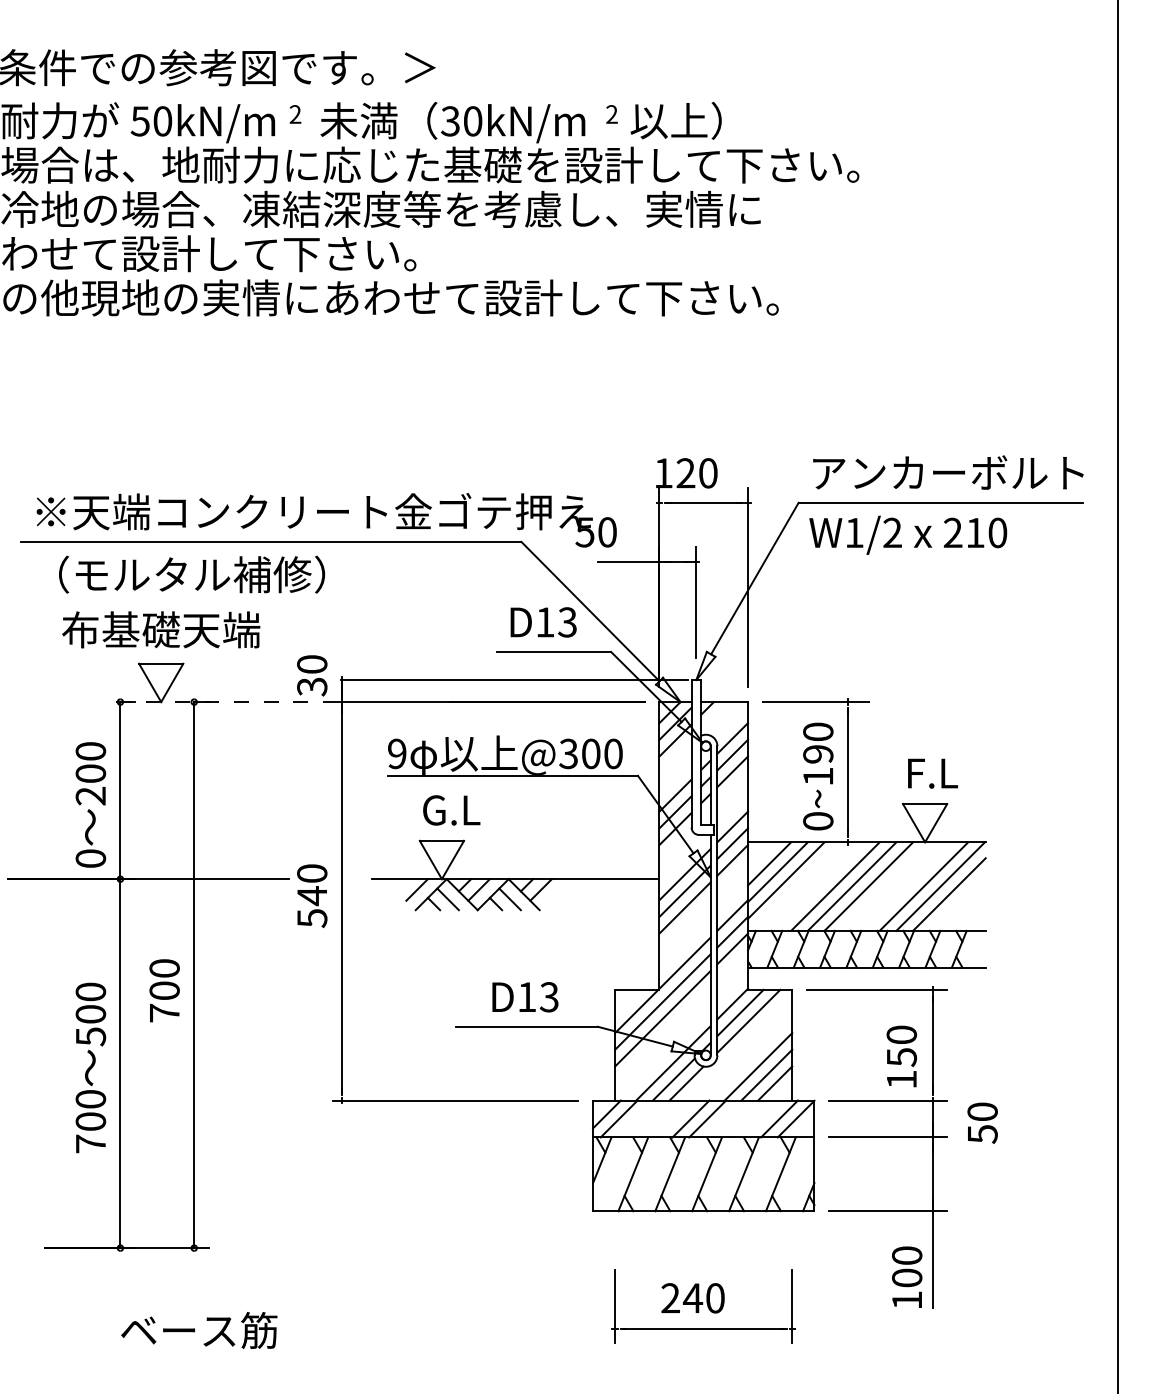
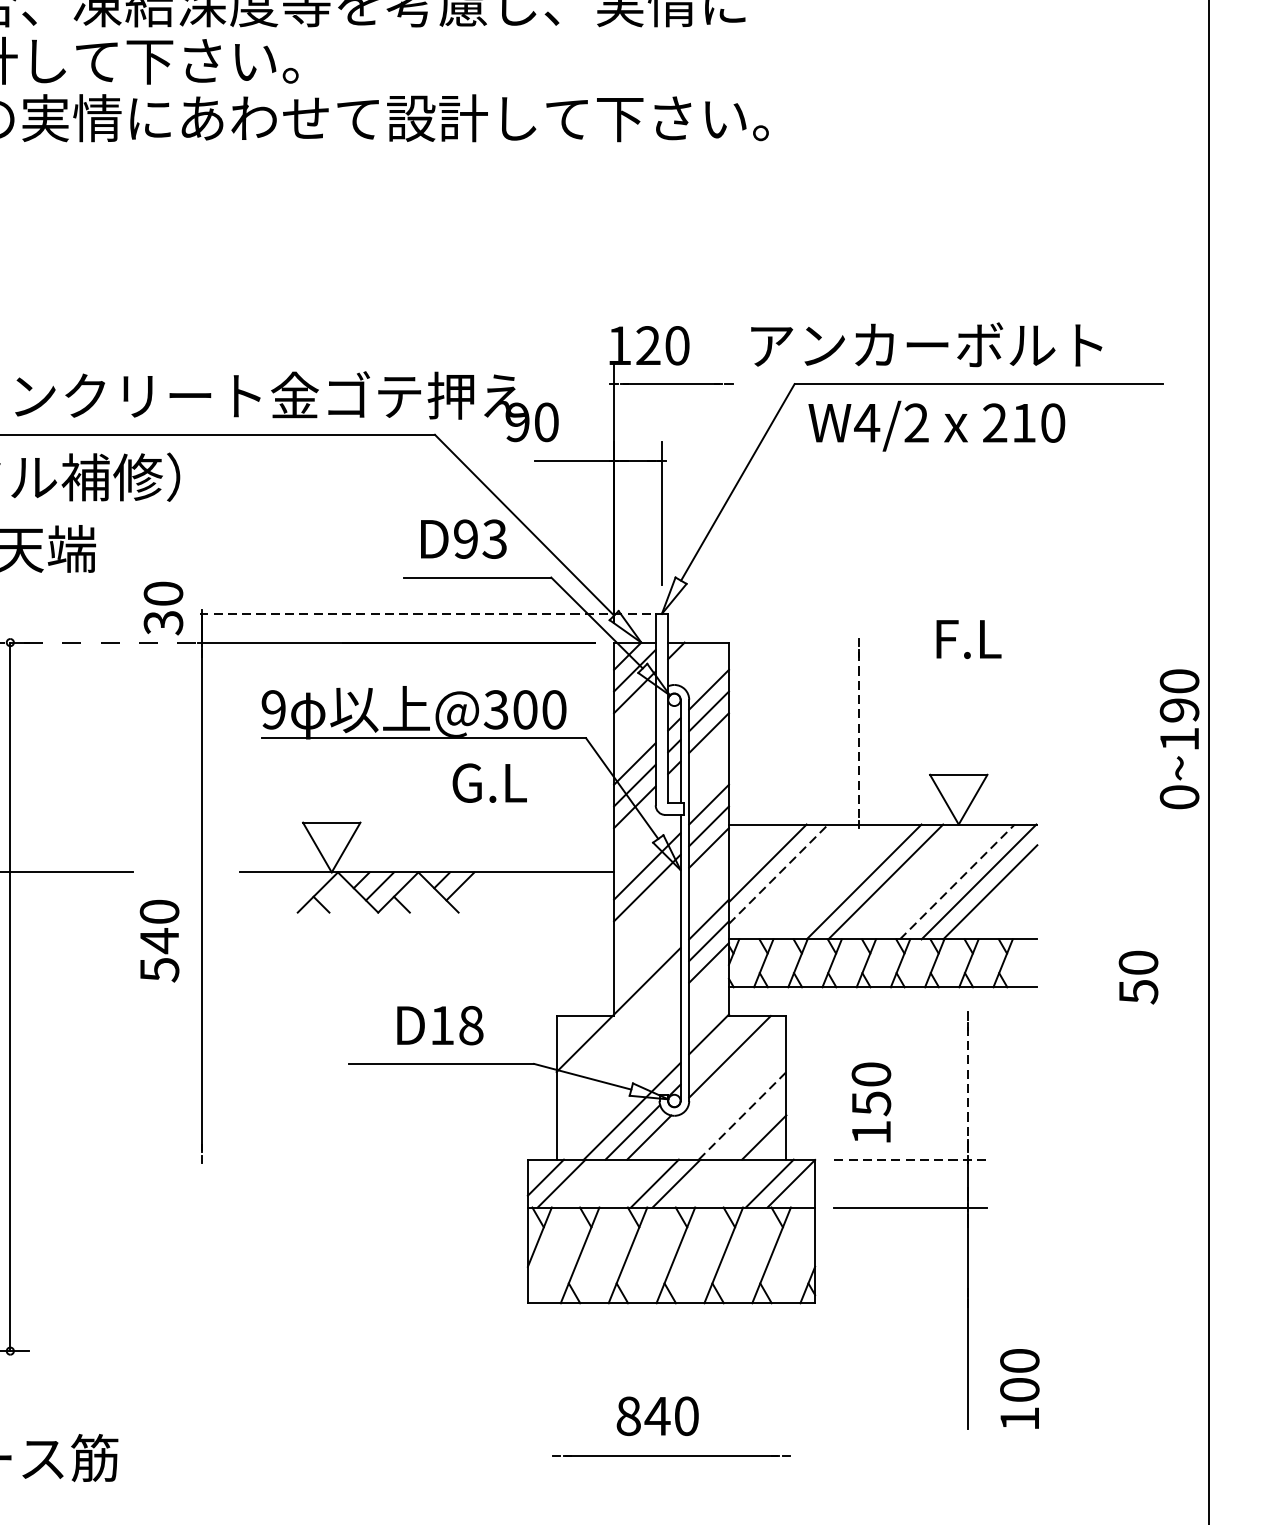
text: (948, 472) -> (926, 344), moved
text: (584, 532) -> (516, 422), 50 -> 90
text: (854, 532) -> (867, 422), W1/2 -> W4/2
line: (748, 587) -> (729, 493), removed
text: (545, 622) -> (466, 539), D13 -> D93
line: (514, 679) -> (425, 613), solid -> dashed
line: (815, 702) -> (816, 643), removed
line: (847, 770) -> (858, 731), solid -> dashed
text: (932, 773) -> (968, 639), moved
text: (818, 776) -> (1179, 739), moved
text: (451, 810) -> (489, 783), moved
line: (769, 863) -> (756, 852), removed
line: (786, 880) -> (778, 874), solid -> dashed
line: (835, 886) -> (842, 881), removed
line: (924, 886) -> (957, 881), solid -> dashed
line: (416, 889) -> (298, 885), removed
text: (312, 896) -> (159, 941), moved
line: (447, 899) -> (339, 898), removed
line: (509, 899) -> (419, 898), removed
line: (684, 907) -> (646, 909), removed
line: (877, 989) -> (896, 1015), removed
text: (548, 997) -> (470, 1025), D13 -> D18
line: (662, 1001) -> (617, 1031), removed
line: (740, 1012) -> (719, 1045), removed
line: (662, 1018) -> (617, 1053), removed
line: (932, 1045) -> (968, 1088), solid -> dashed
text: (901, 1056) -> (871, 1102), moved
line: (758, 1066) -> (742, 1115), solid -> dashed
line: (766, 1074) -> (752, 1125), removed
line: (455, 1100) -> (349, 1159), removed
line: (888, 1100) -> (911, 1159), solid -> dashed
text: (982, 1122) -> (1138, 976), moved
line: (888, 1211) -> (911, 1303), removed
text: (907, 1276) -> (1020, 1387), moved
text: (670, 1298) -> (628, 1416), 240 -> 840
line: (615, 1306) -> (556, 1426), removed
line: (792, 1306) -> (786, 1426), removed

